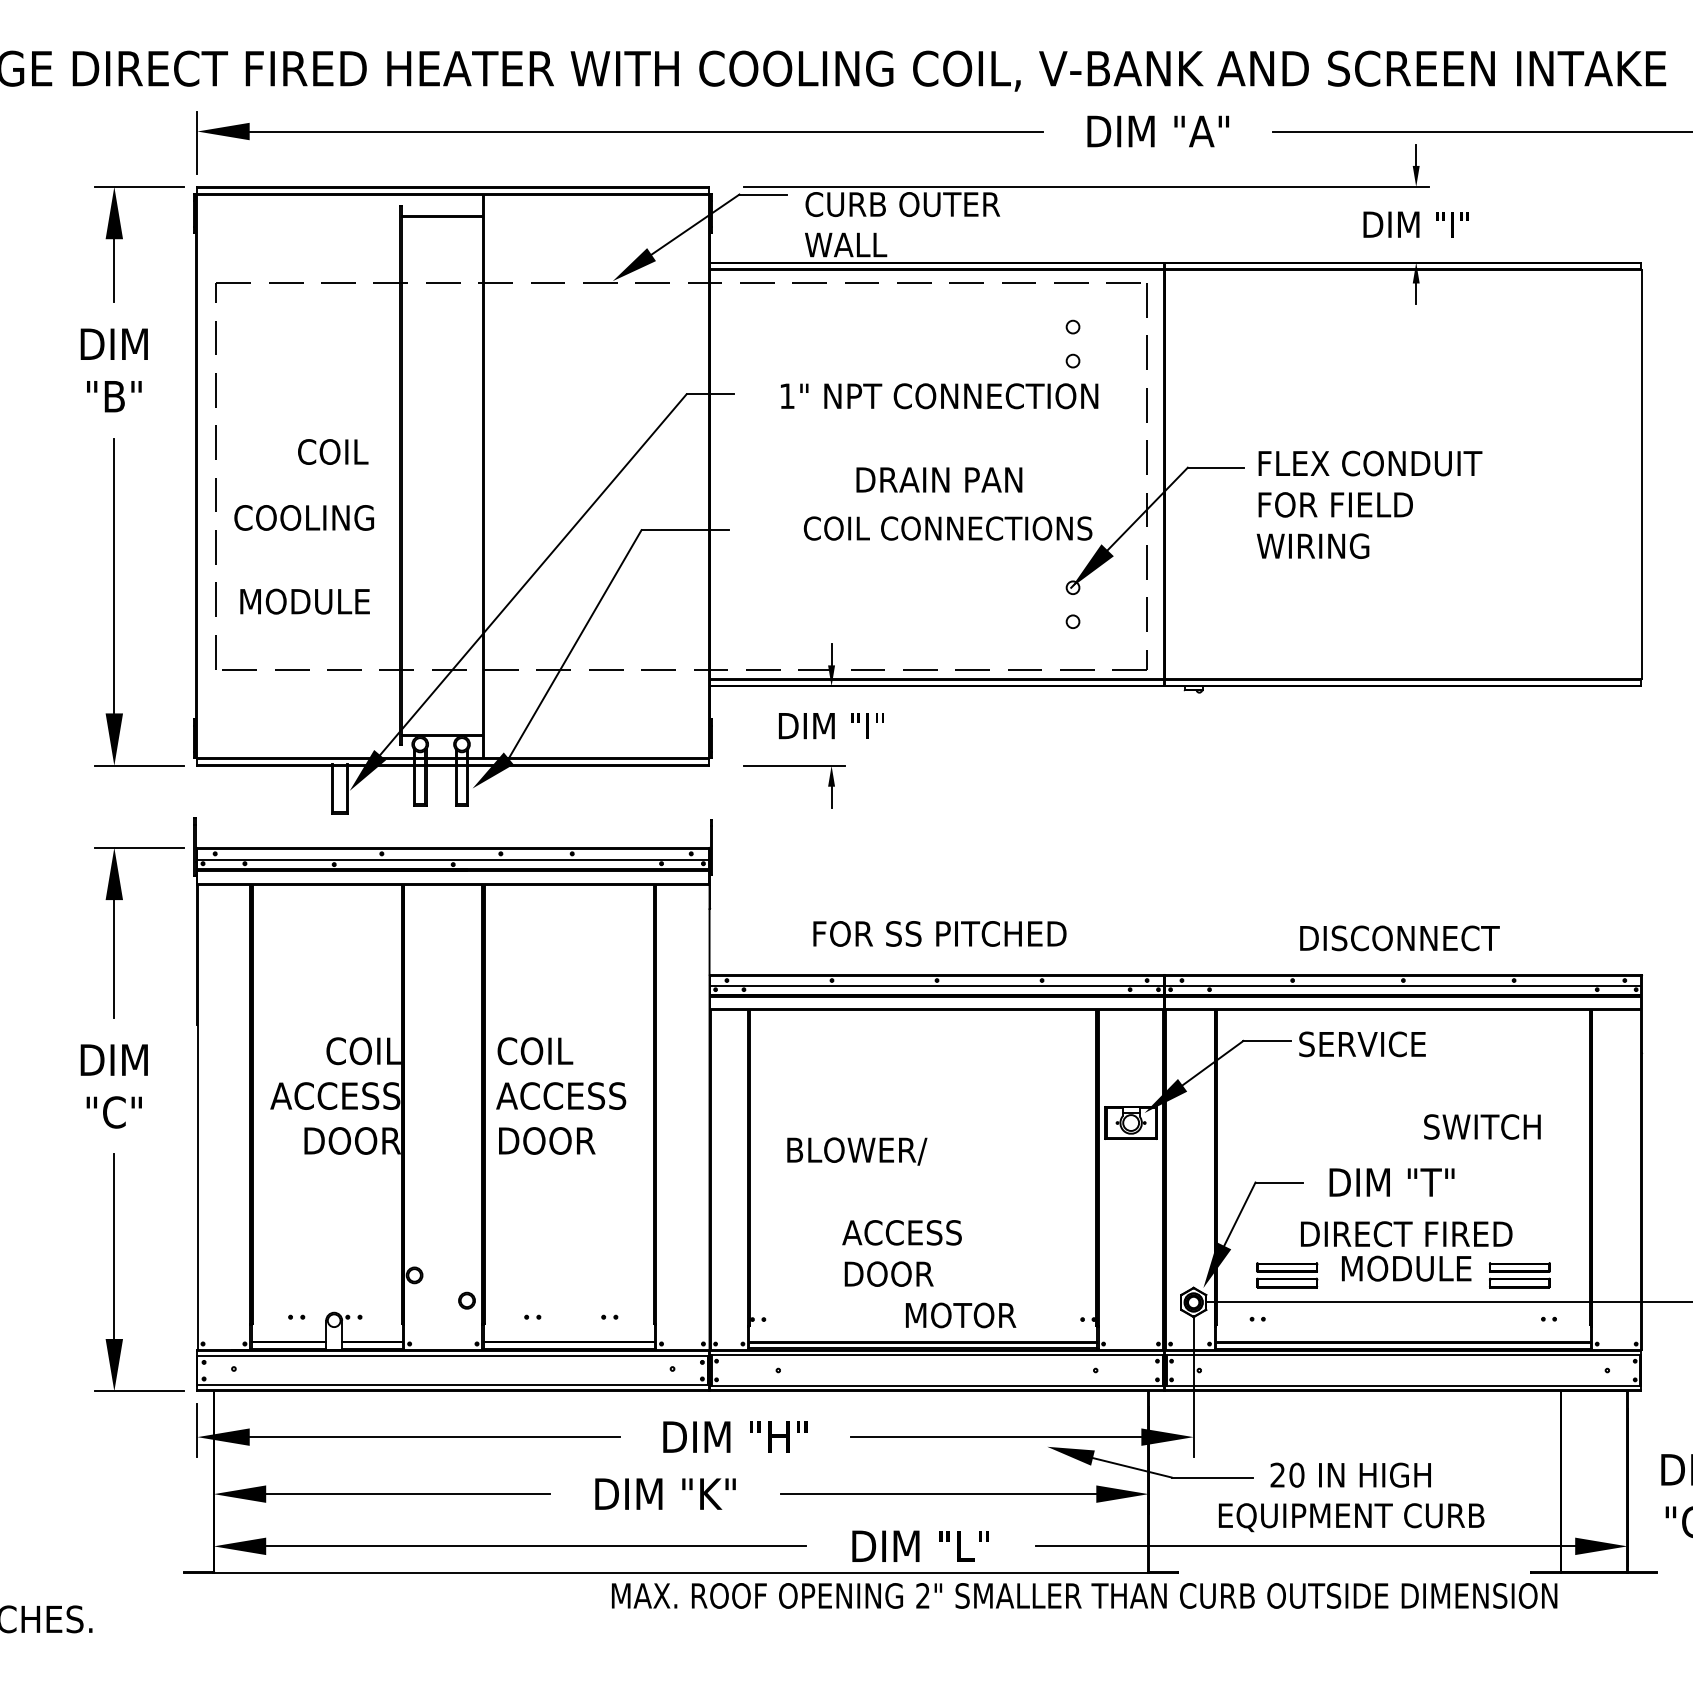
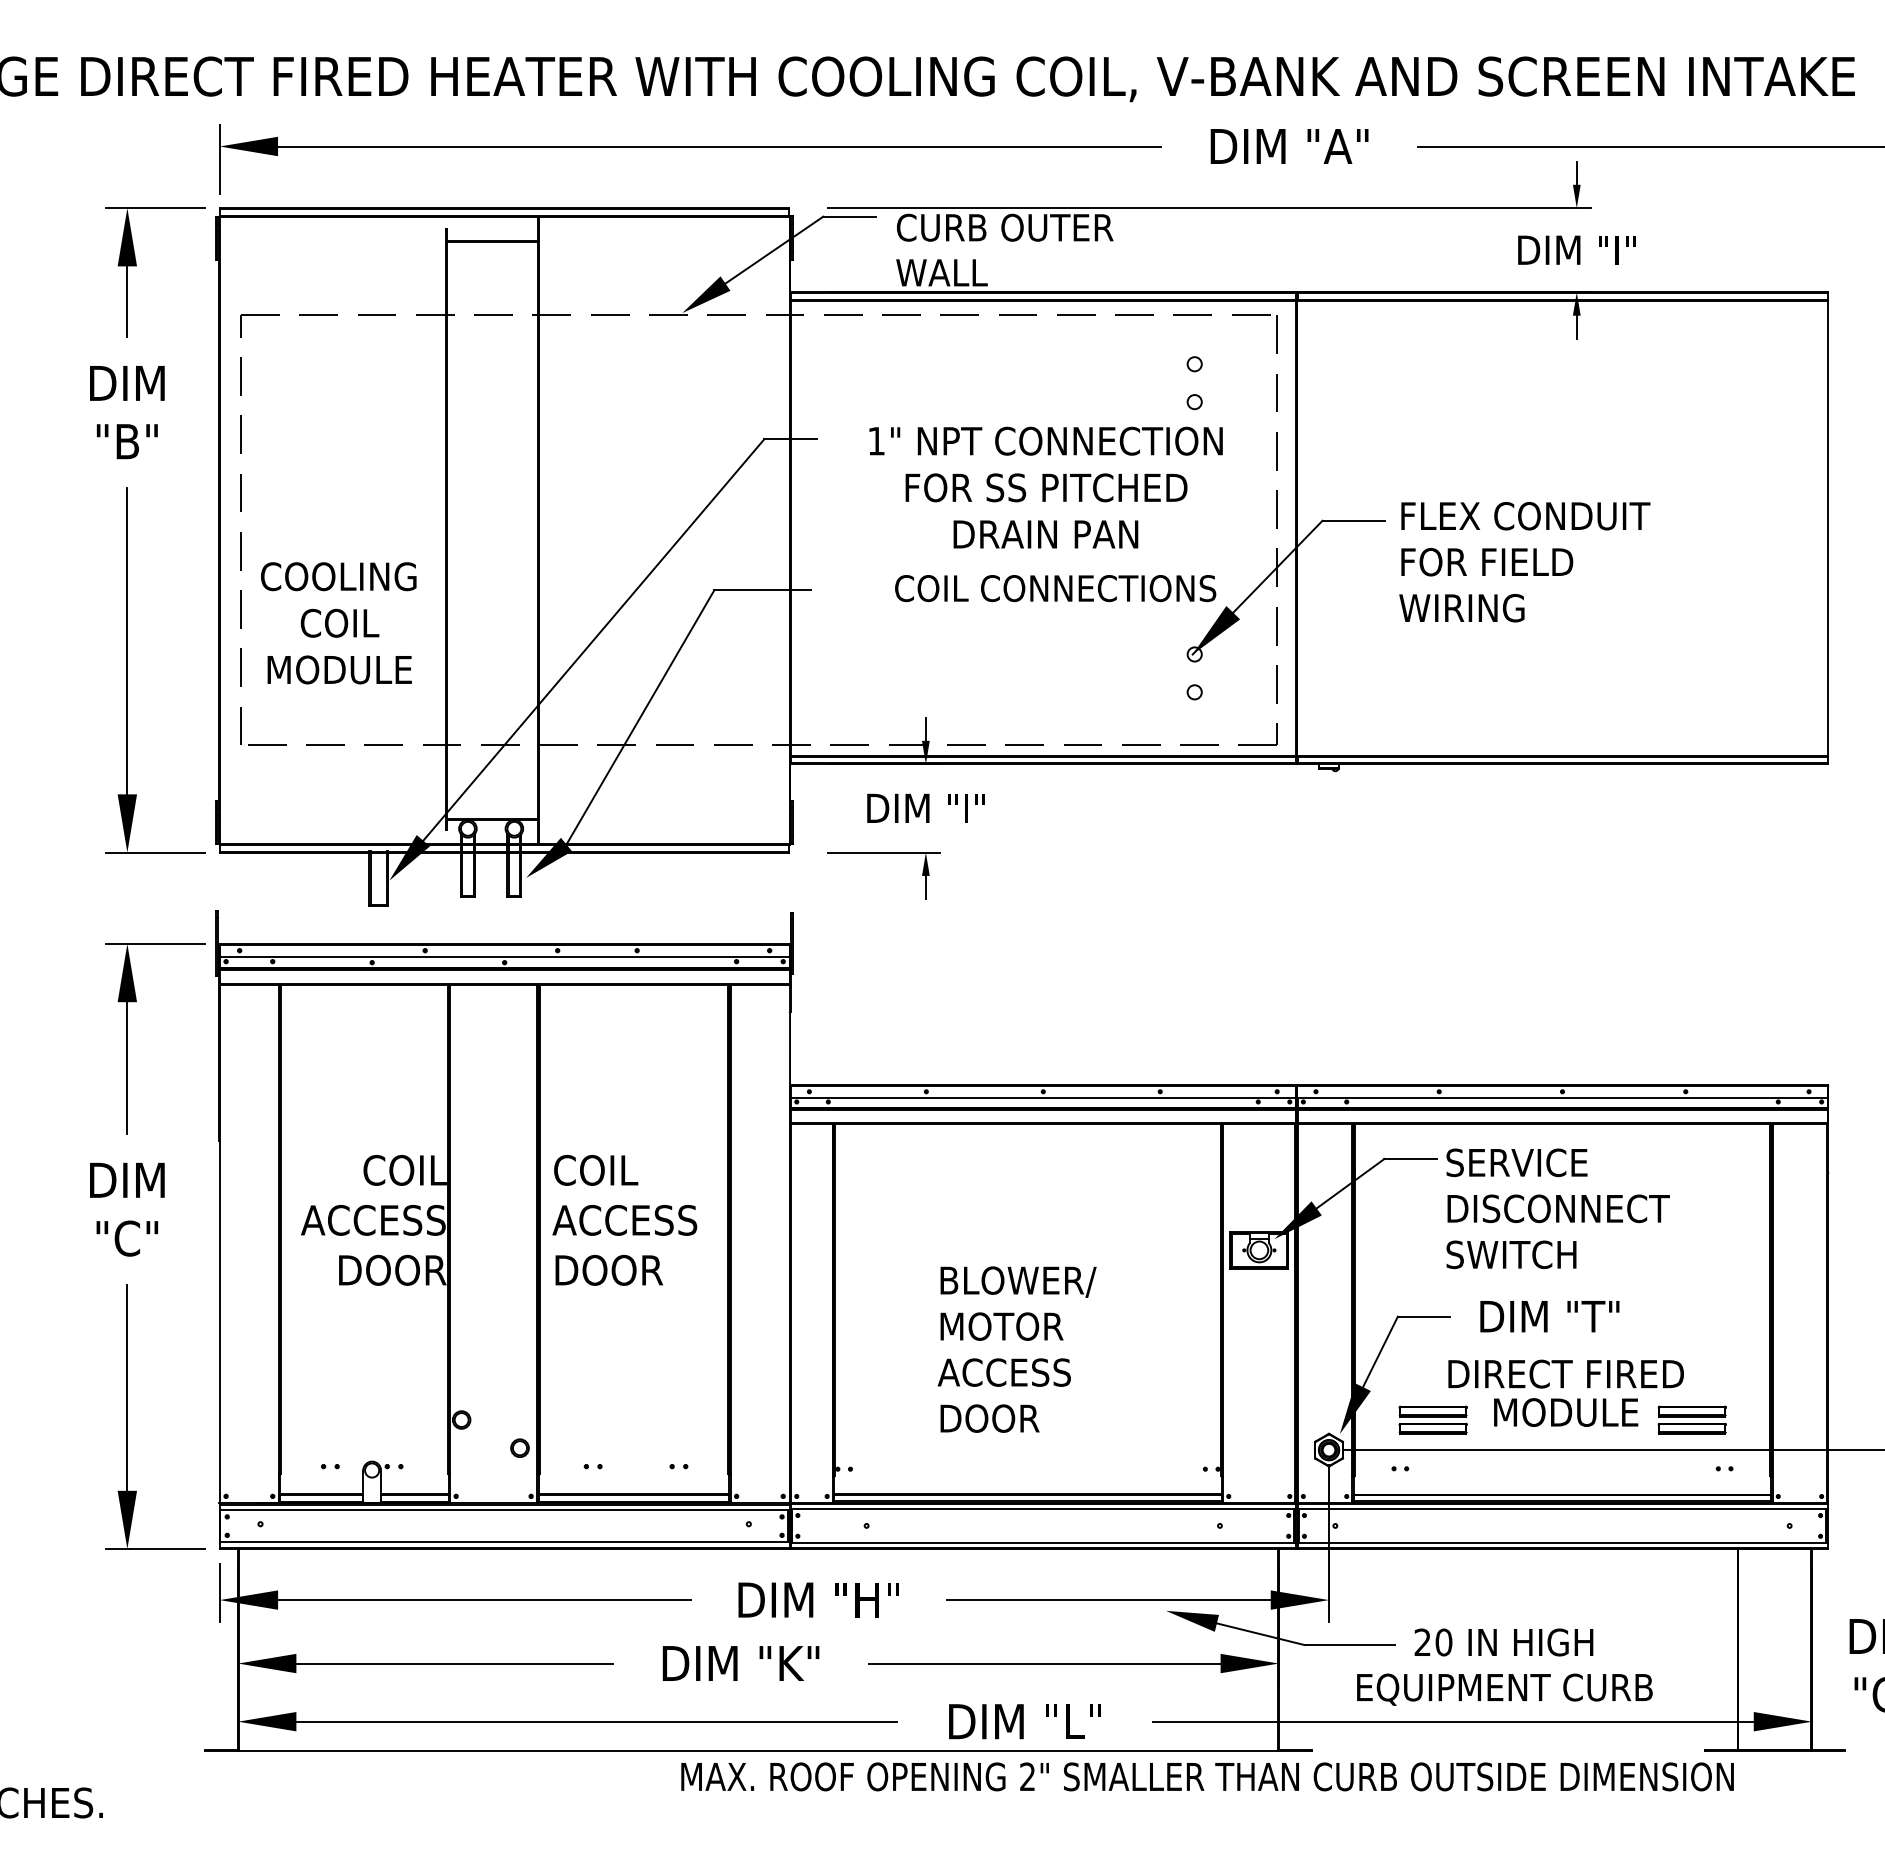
text: (332, 451) -> (339, 622), moved
text: (939, 933) -> (1046, 487), moved
text: (1399, 938) -> (1558, 1208), moved
text: (1482, 1126) -> (1511, 1254), moved
text: (857, 1150) -> (1018, 1281), moved
text: (960, 1315) -> (1001, 1326), moved

